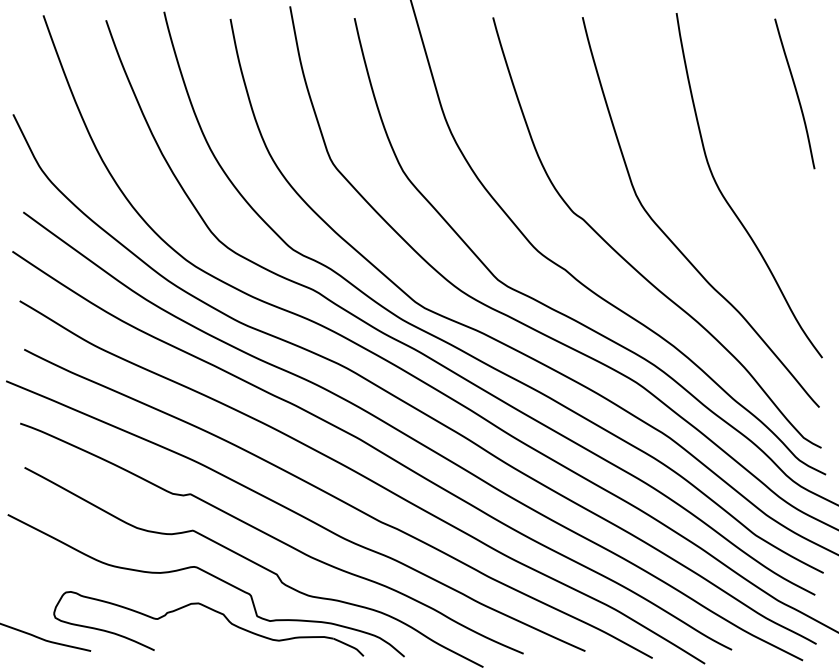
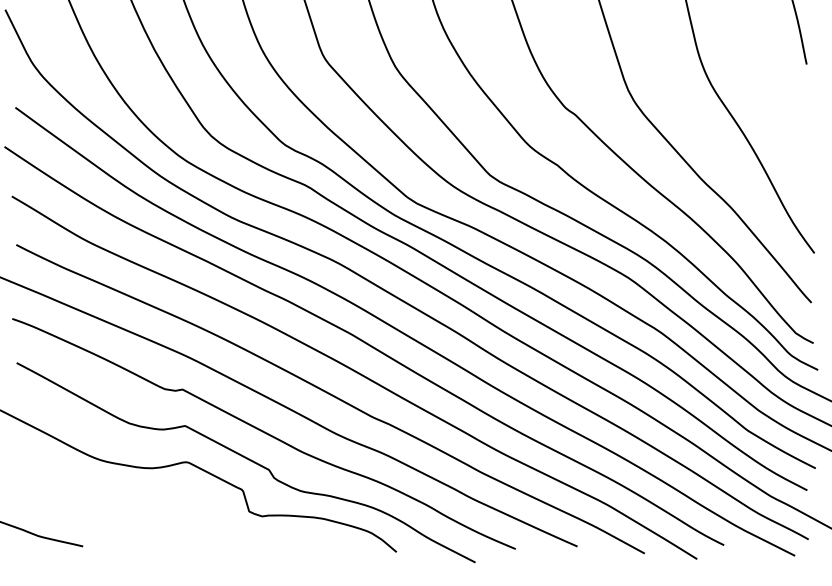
part: (213, 611) -> (205, 506), removed

